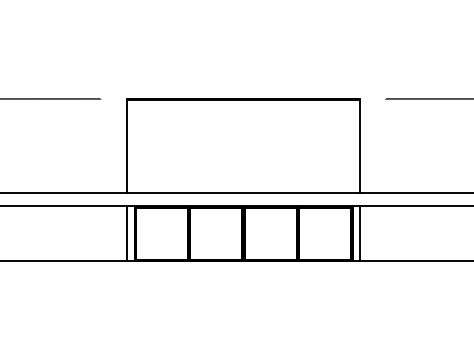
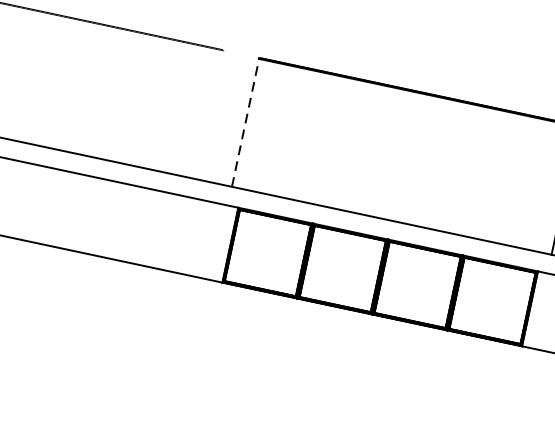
line: (126, 146) -> (244, 123), solid -> dashed
line: (126, 233) -> (219, 242), removed
line: (359, 233) -> (539, 310), removed

